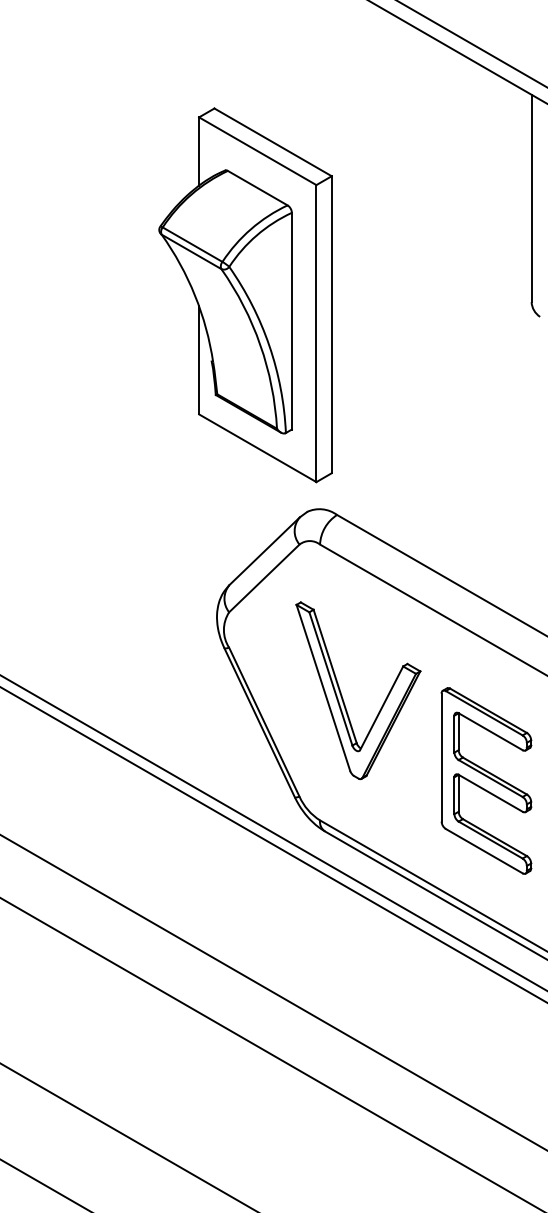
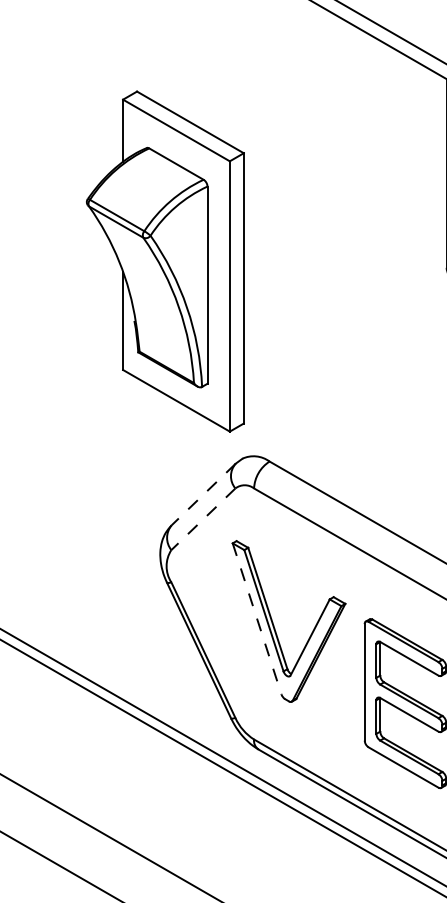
part: (245, 295) -> (165, 261), moved
line: (264, 551) -> (203, 494), solid -> dashed
line: (264, 578) -> (203, 519), solid -> dashed
line: (323, 688) -> (257, 619), solid -> dashed

